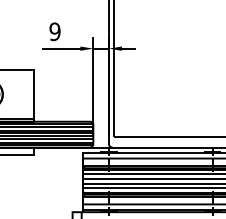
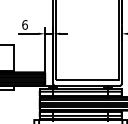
text: (54, 30) -> (24, 24), 9 -> 6

